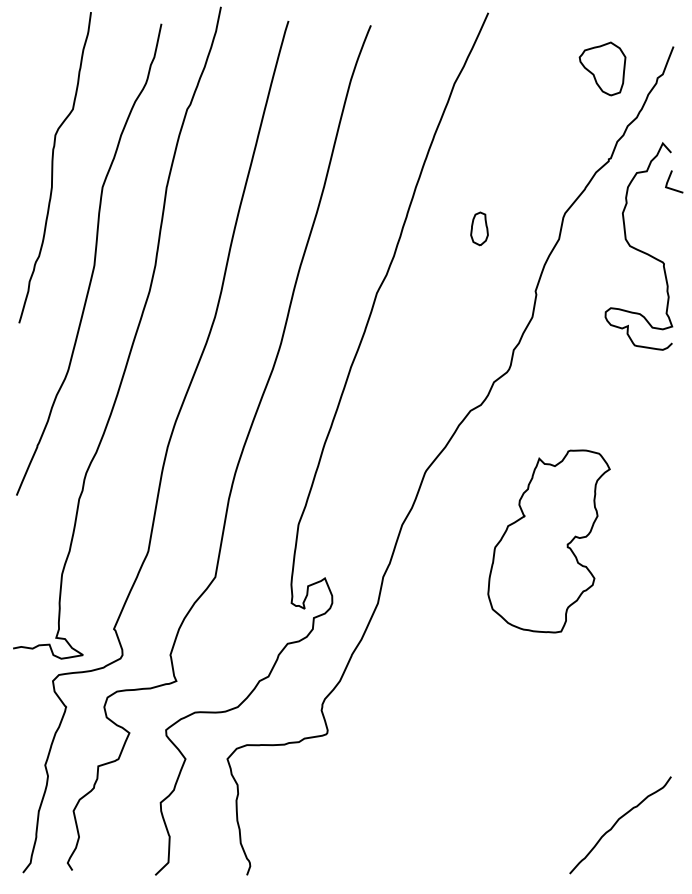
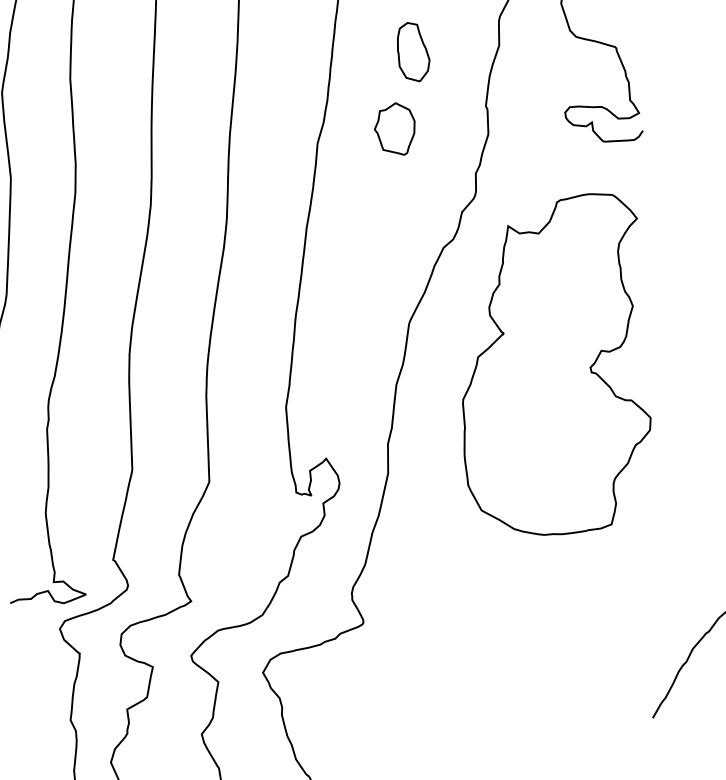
part: (479, 228) -> (412, 51), size x1.67
part: (449, 295) -> (395, 129), added
part: (548, 541) -> (555, 369), size x1.67

